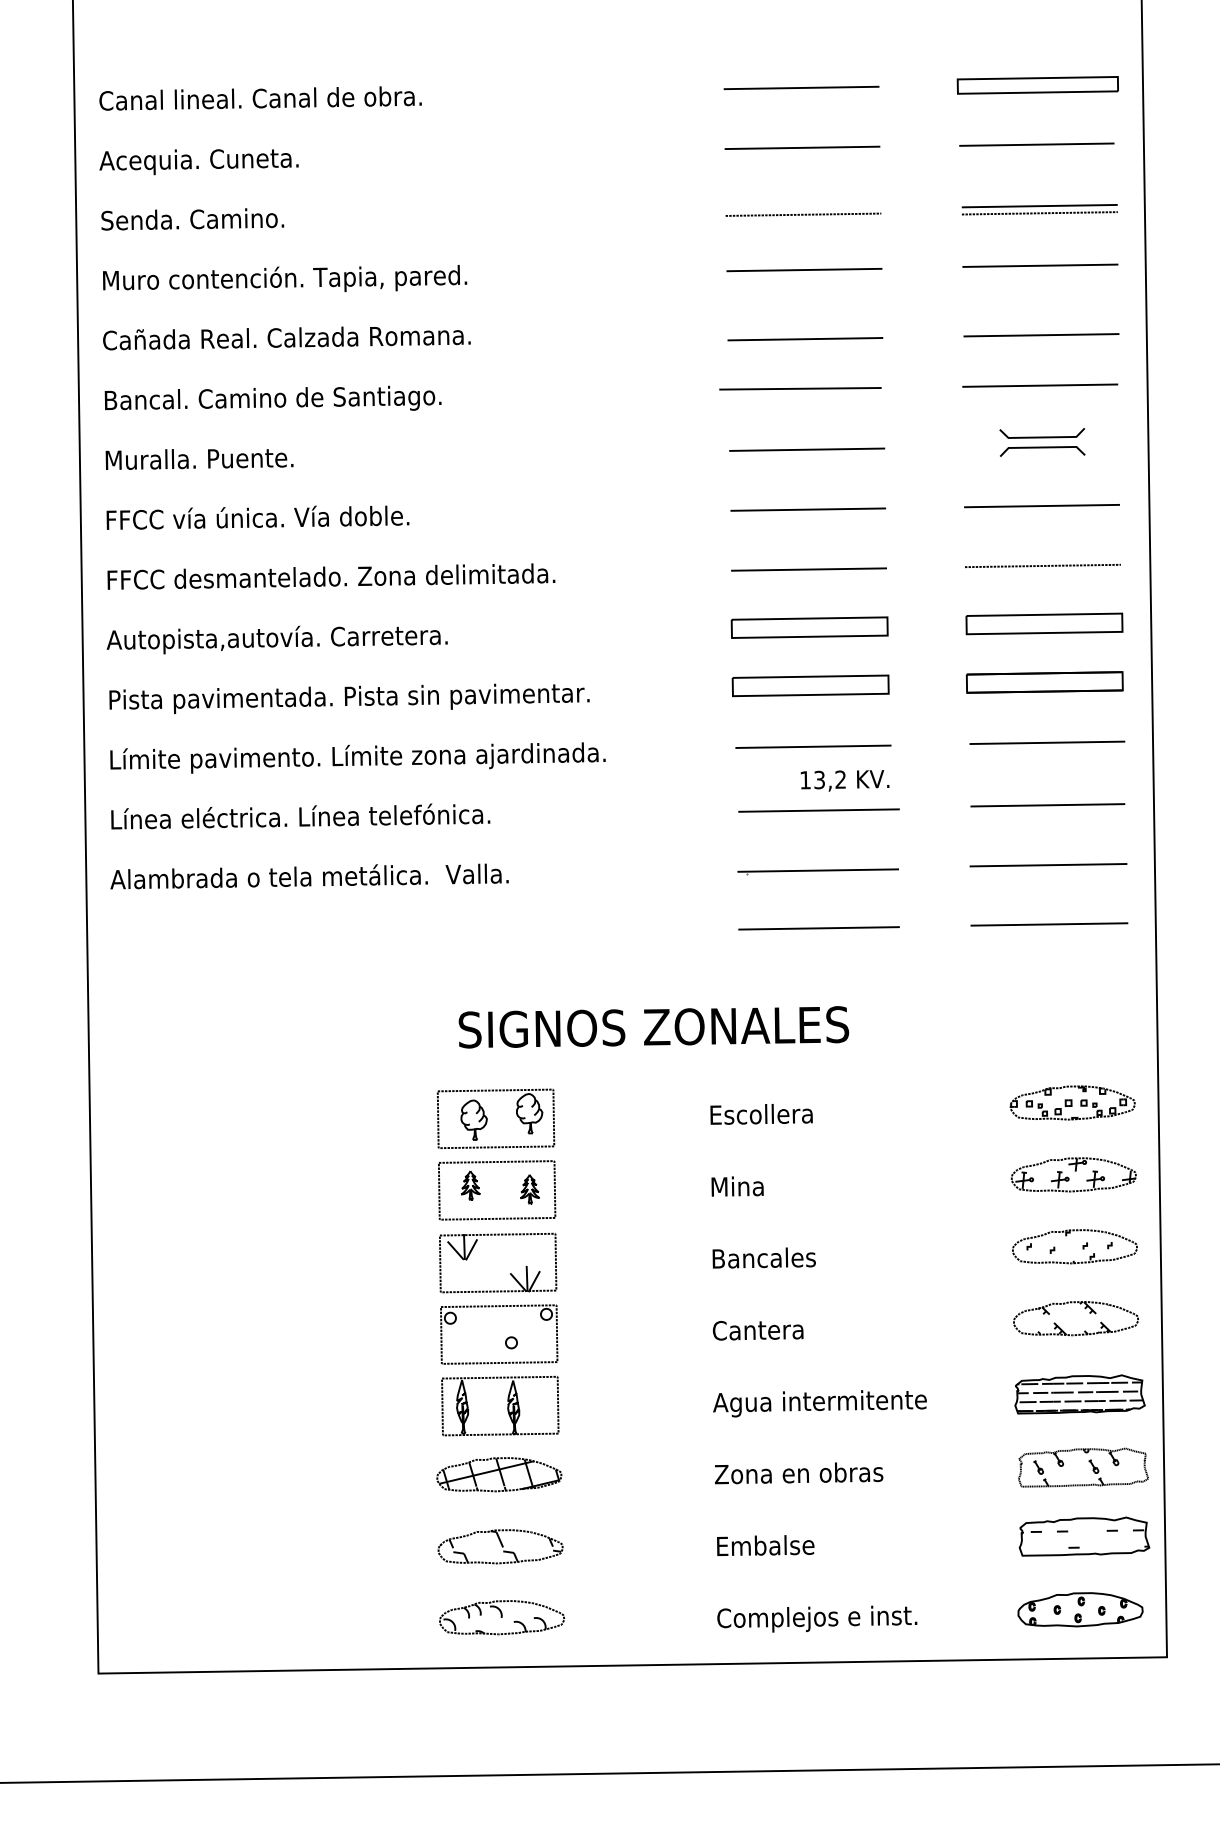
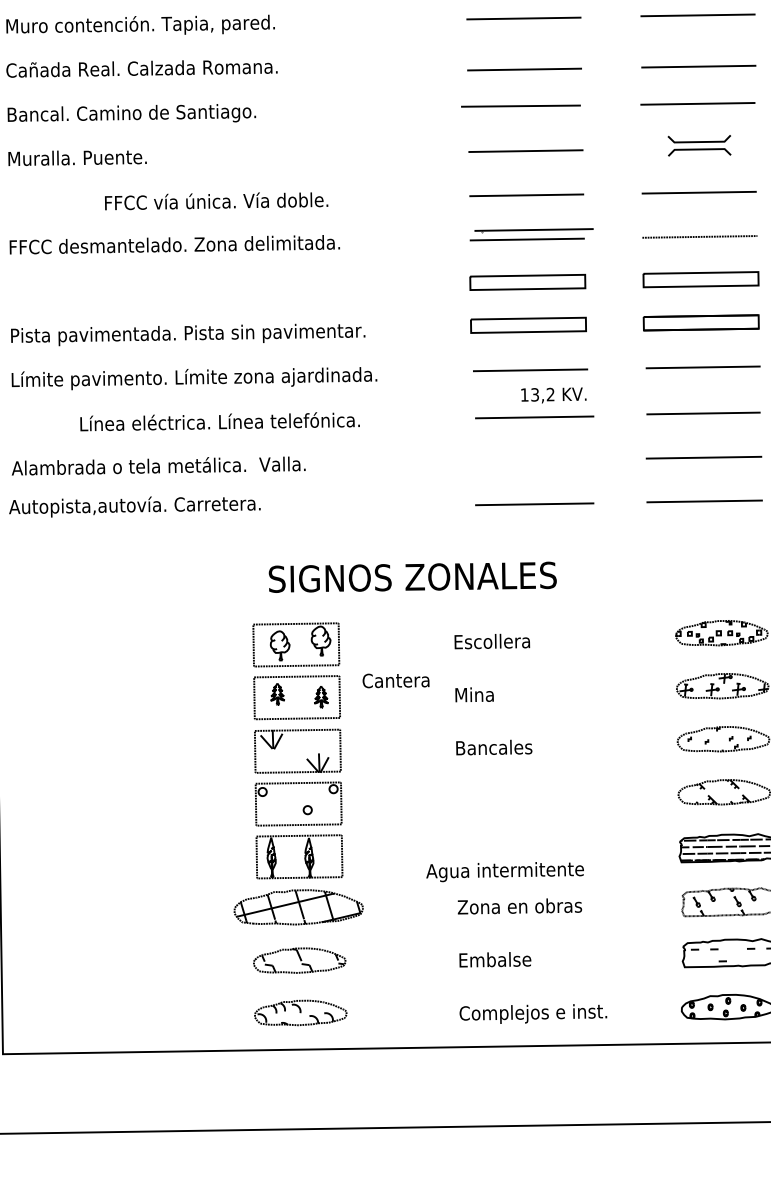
text: (257, 517) -> (216, 201), moved
text: (276, 639) -> (134, 506), moved
text: (300, 816) -> (219, 421), moved
part: (817, 871) -> (533, 230), moved
text: (757, 1330) -> (395, 680), moved
text: (819, 1403) -> (504, 871), moved
part: (499, 1474) -> (298, 907), size x1.4

